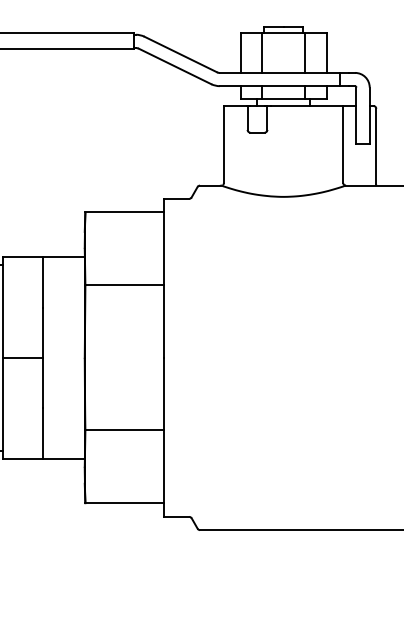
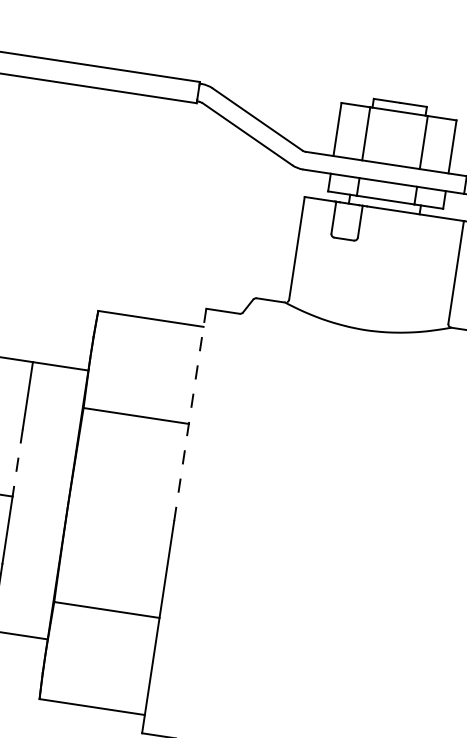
line: (164, 278) -> (190, 415), solid -> dashed
line: (43, 333) -> (17, 464), solid -> dashed

